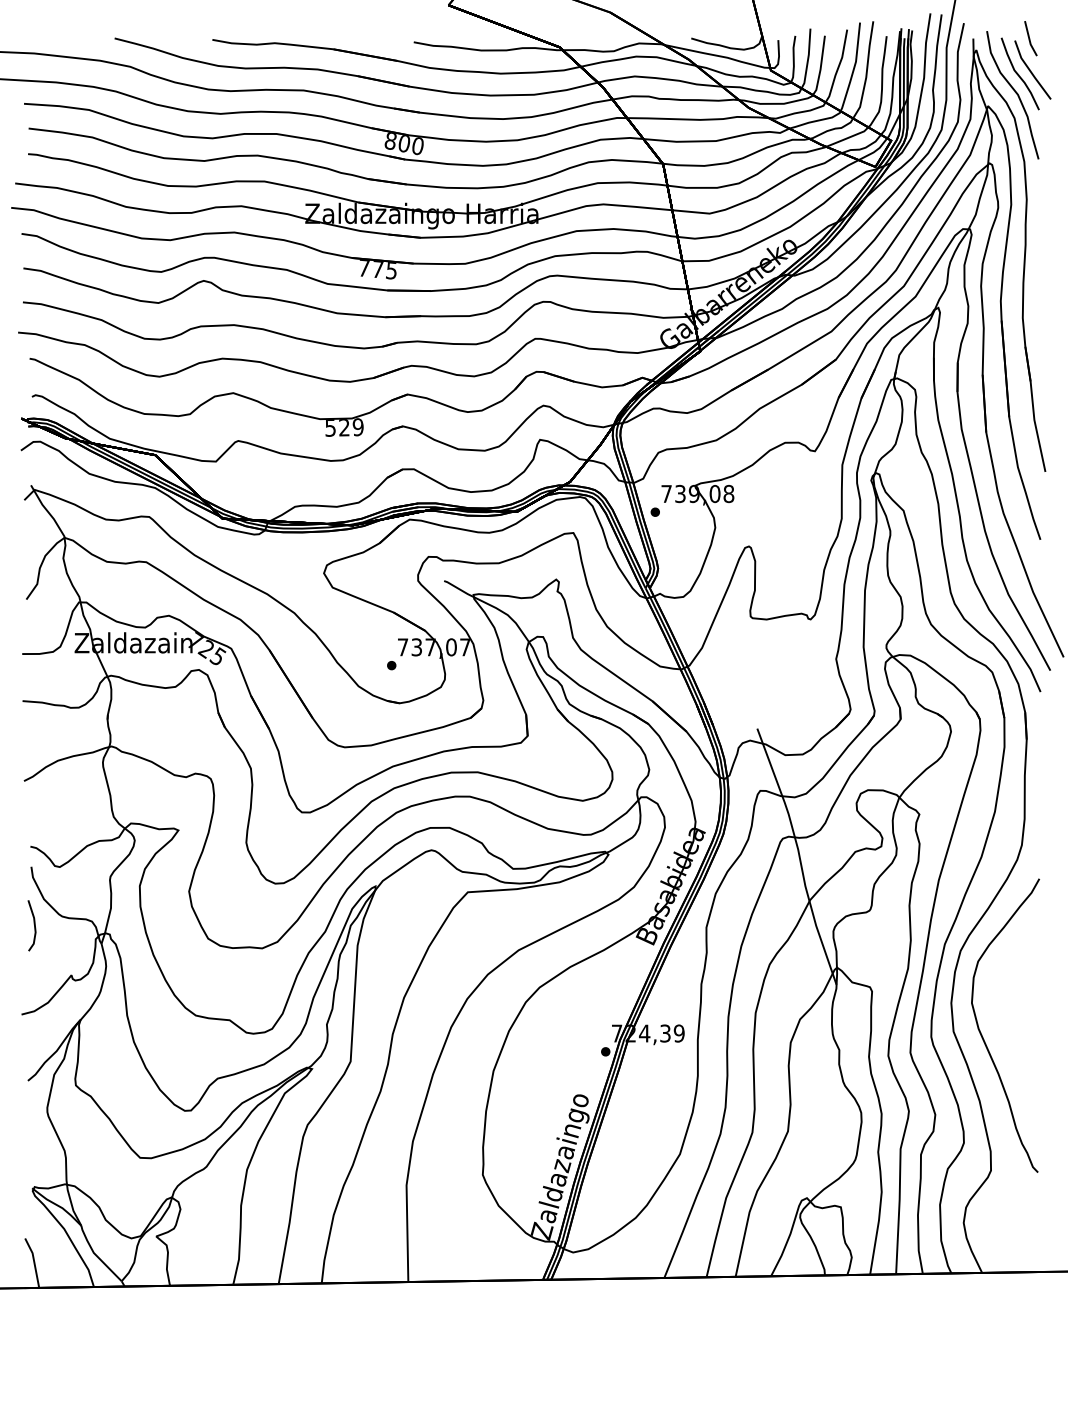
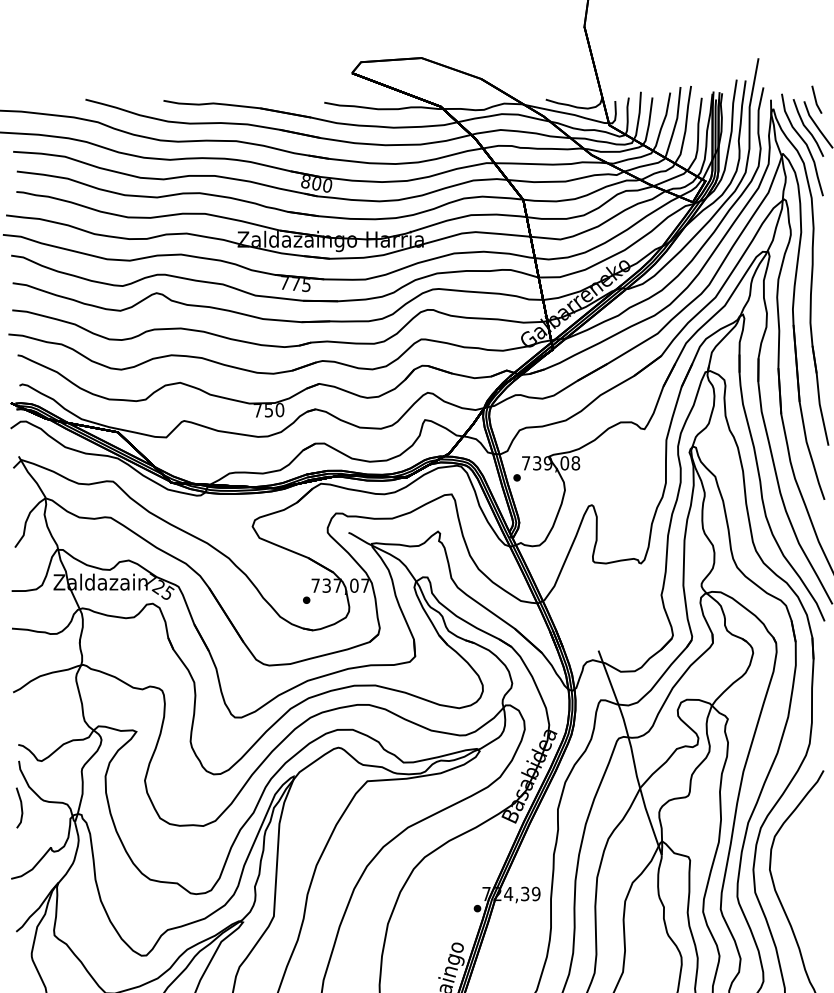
text: (344, 427) -> (268, 410), 529 -> 750

